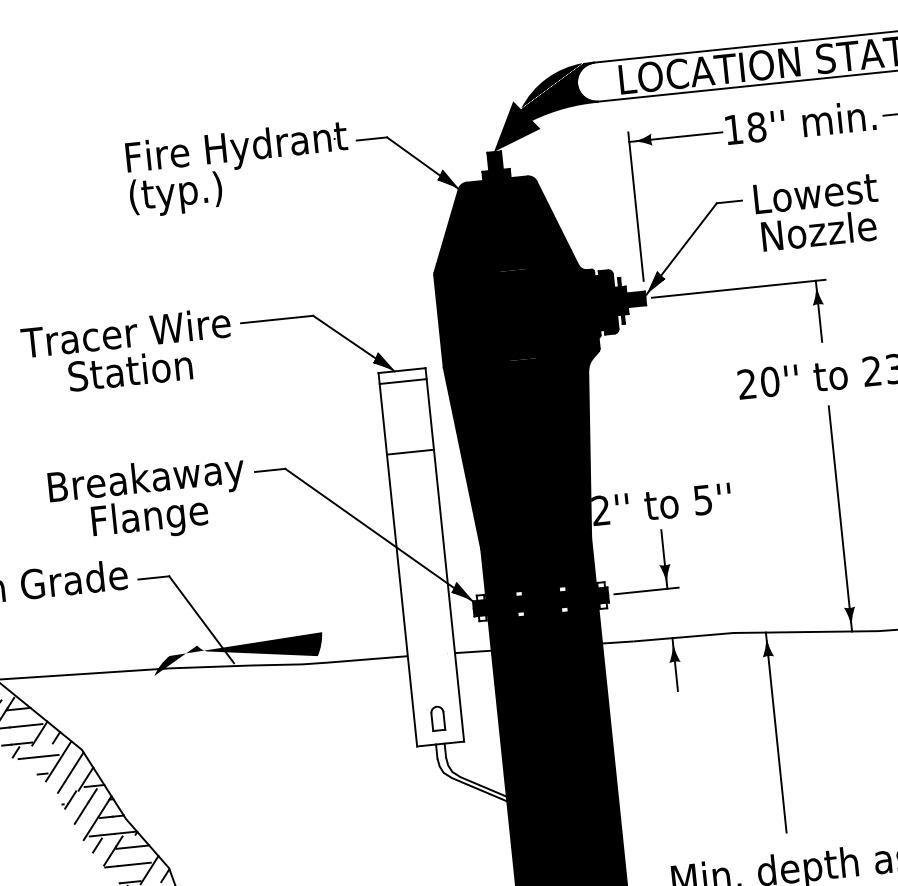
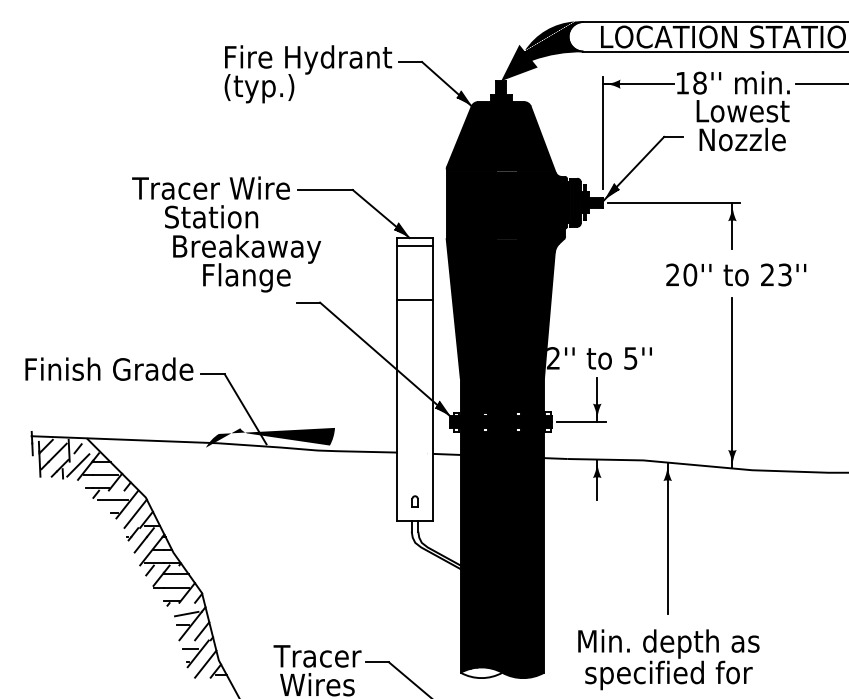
text: (816, 212) -> (742, 125), moved
text: (149, 500) -> (247, 263), moved
part: (437, 718) -> (414, 501), size x0.6

